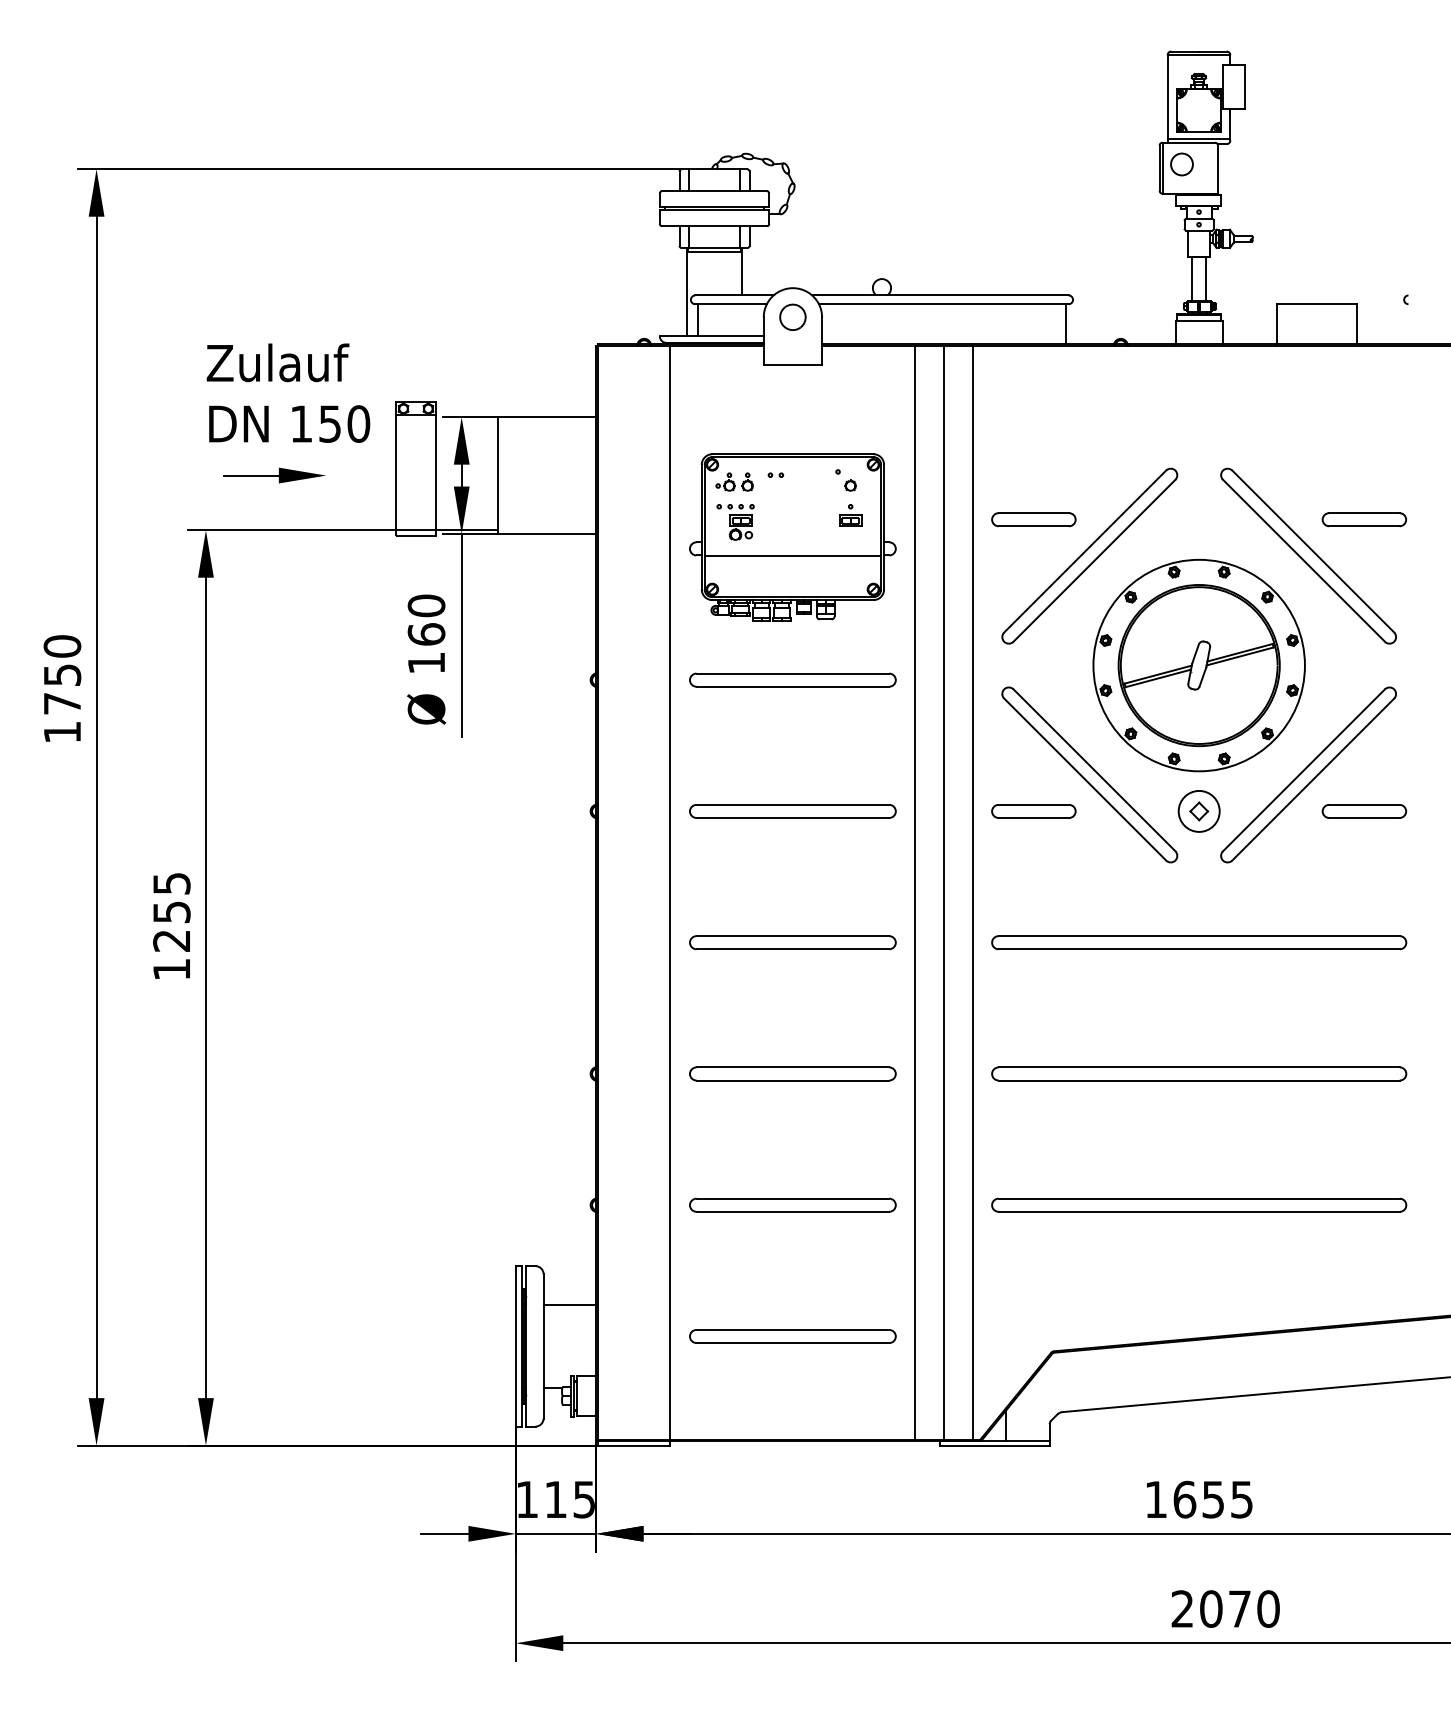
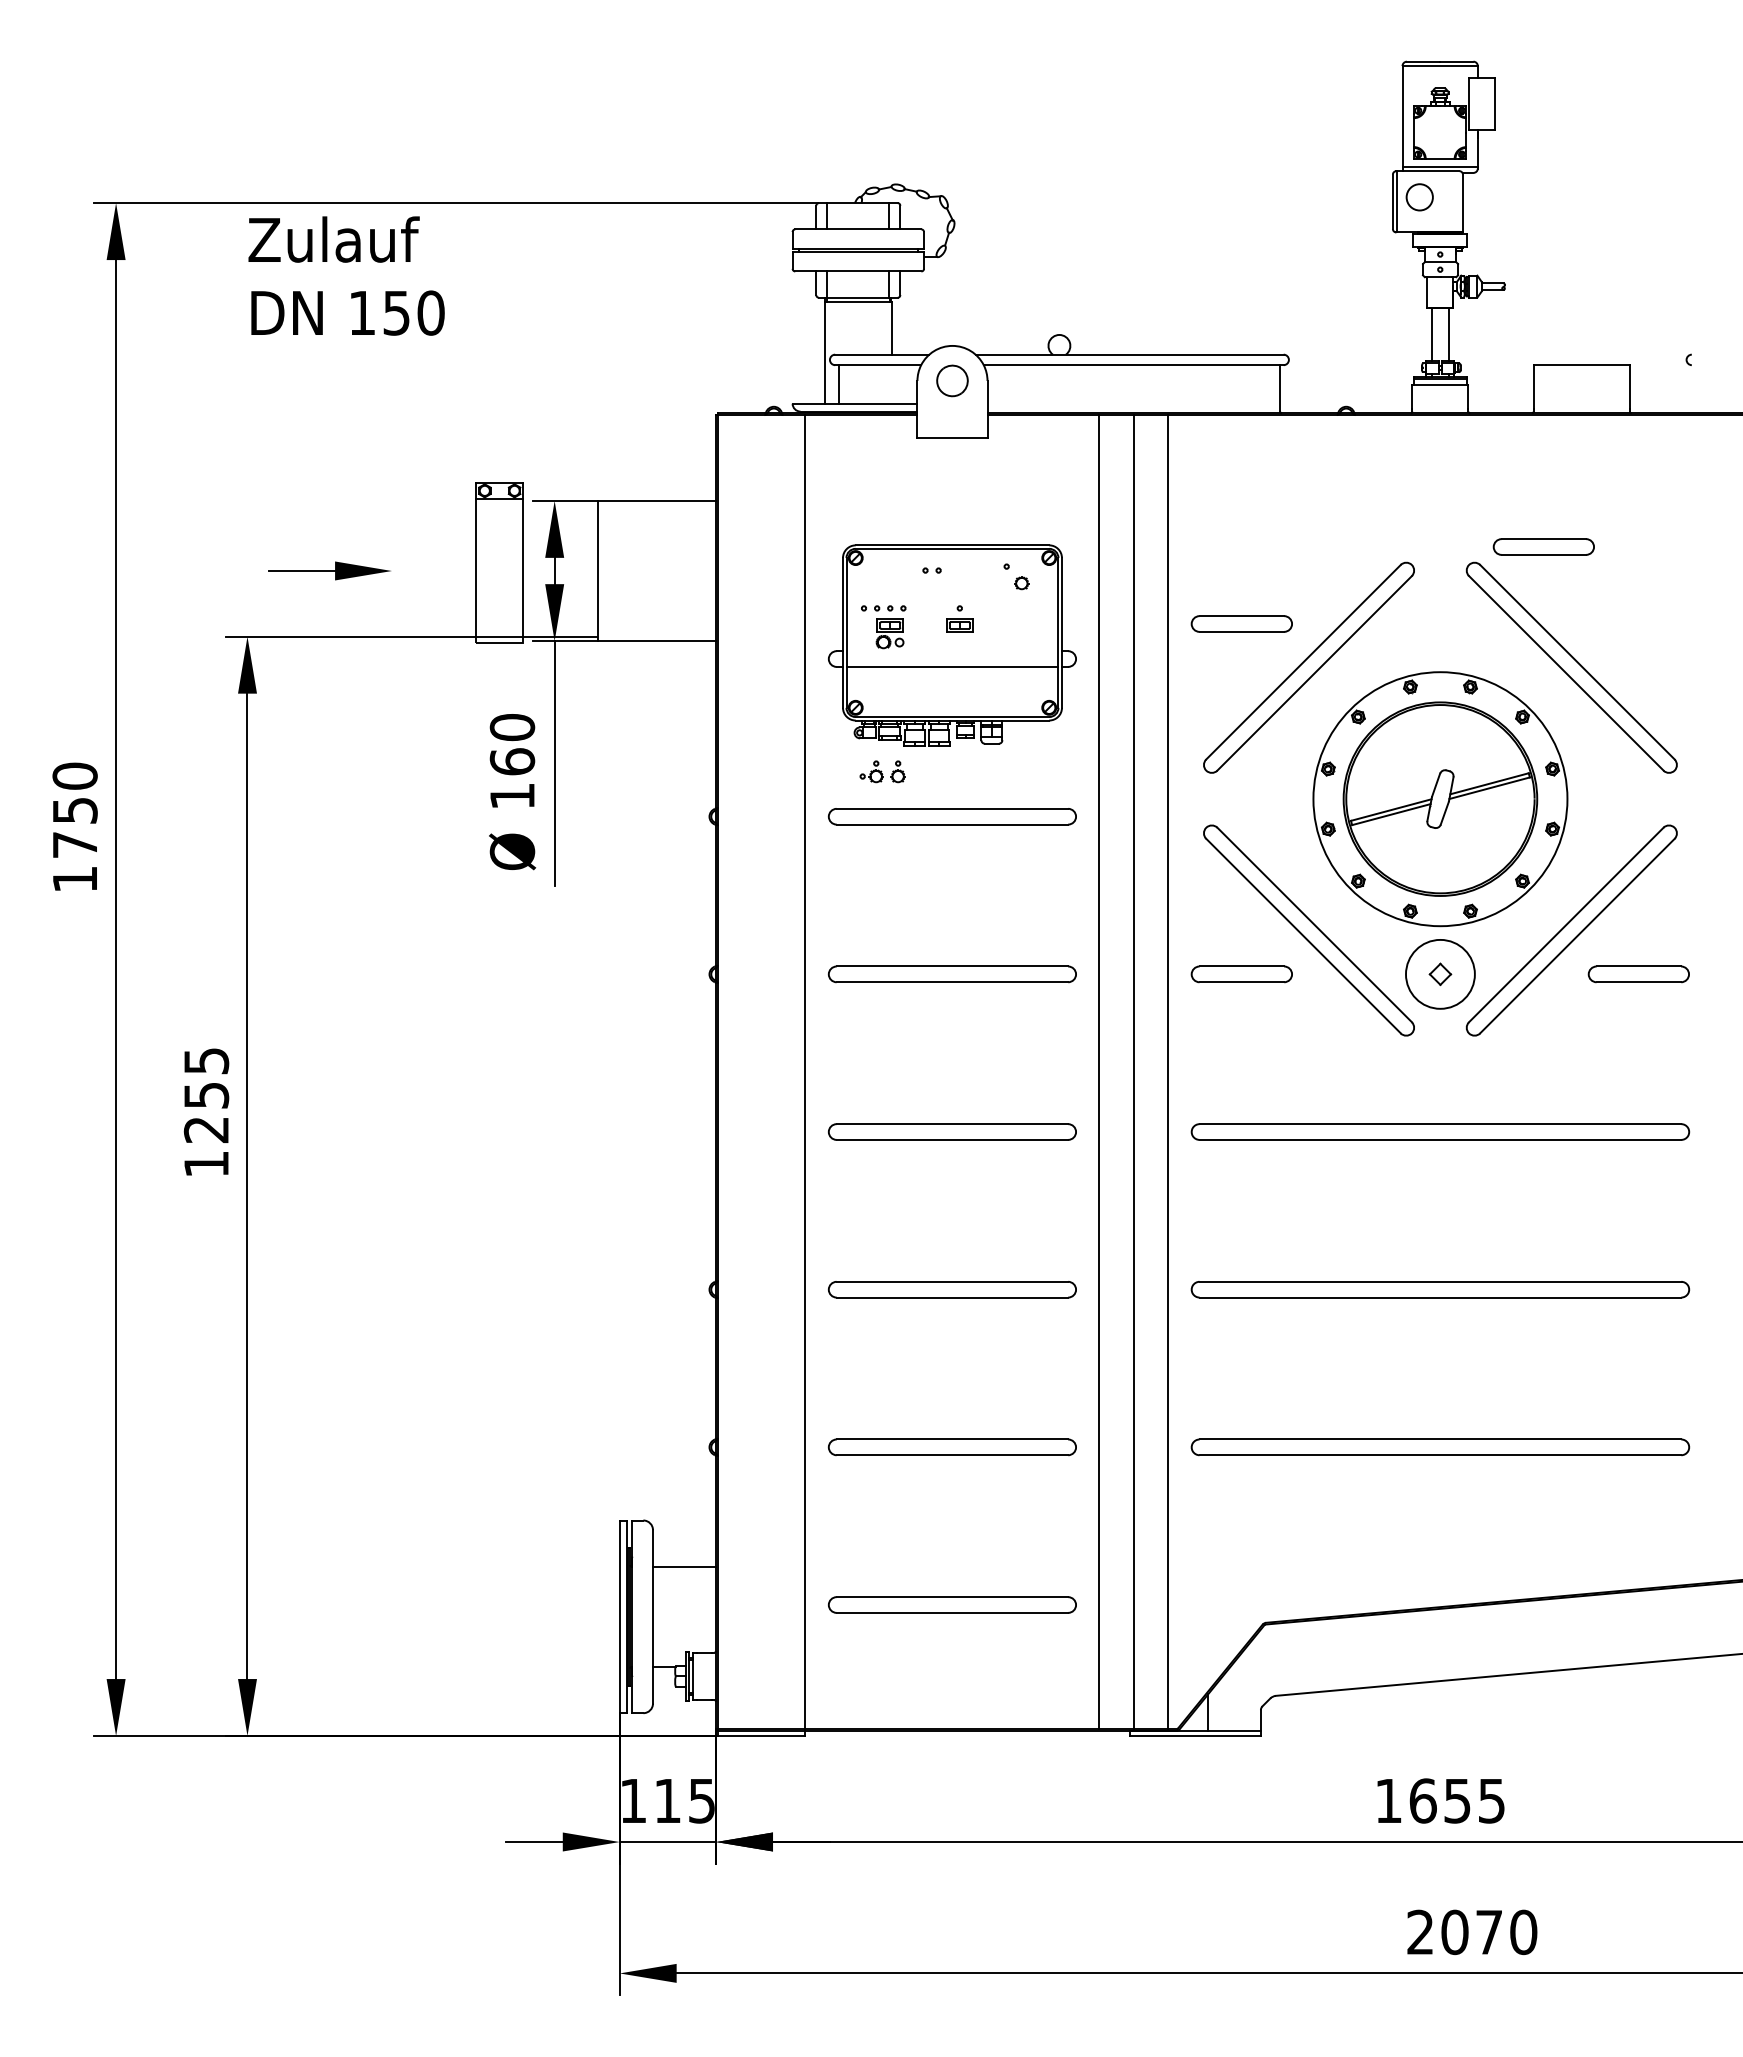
text: (288, 392) -> (346, 275), moved
part: (734, 481) -> (882, 771), moved
part: (850, 515) -> (959, 618), moved
part: (1364, 519) -> (1543, 546), moved
circle: (1199, 810) -> (1440, 973), size x1.4

